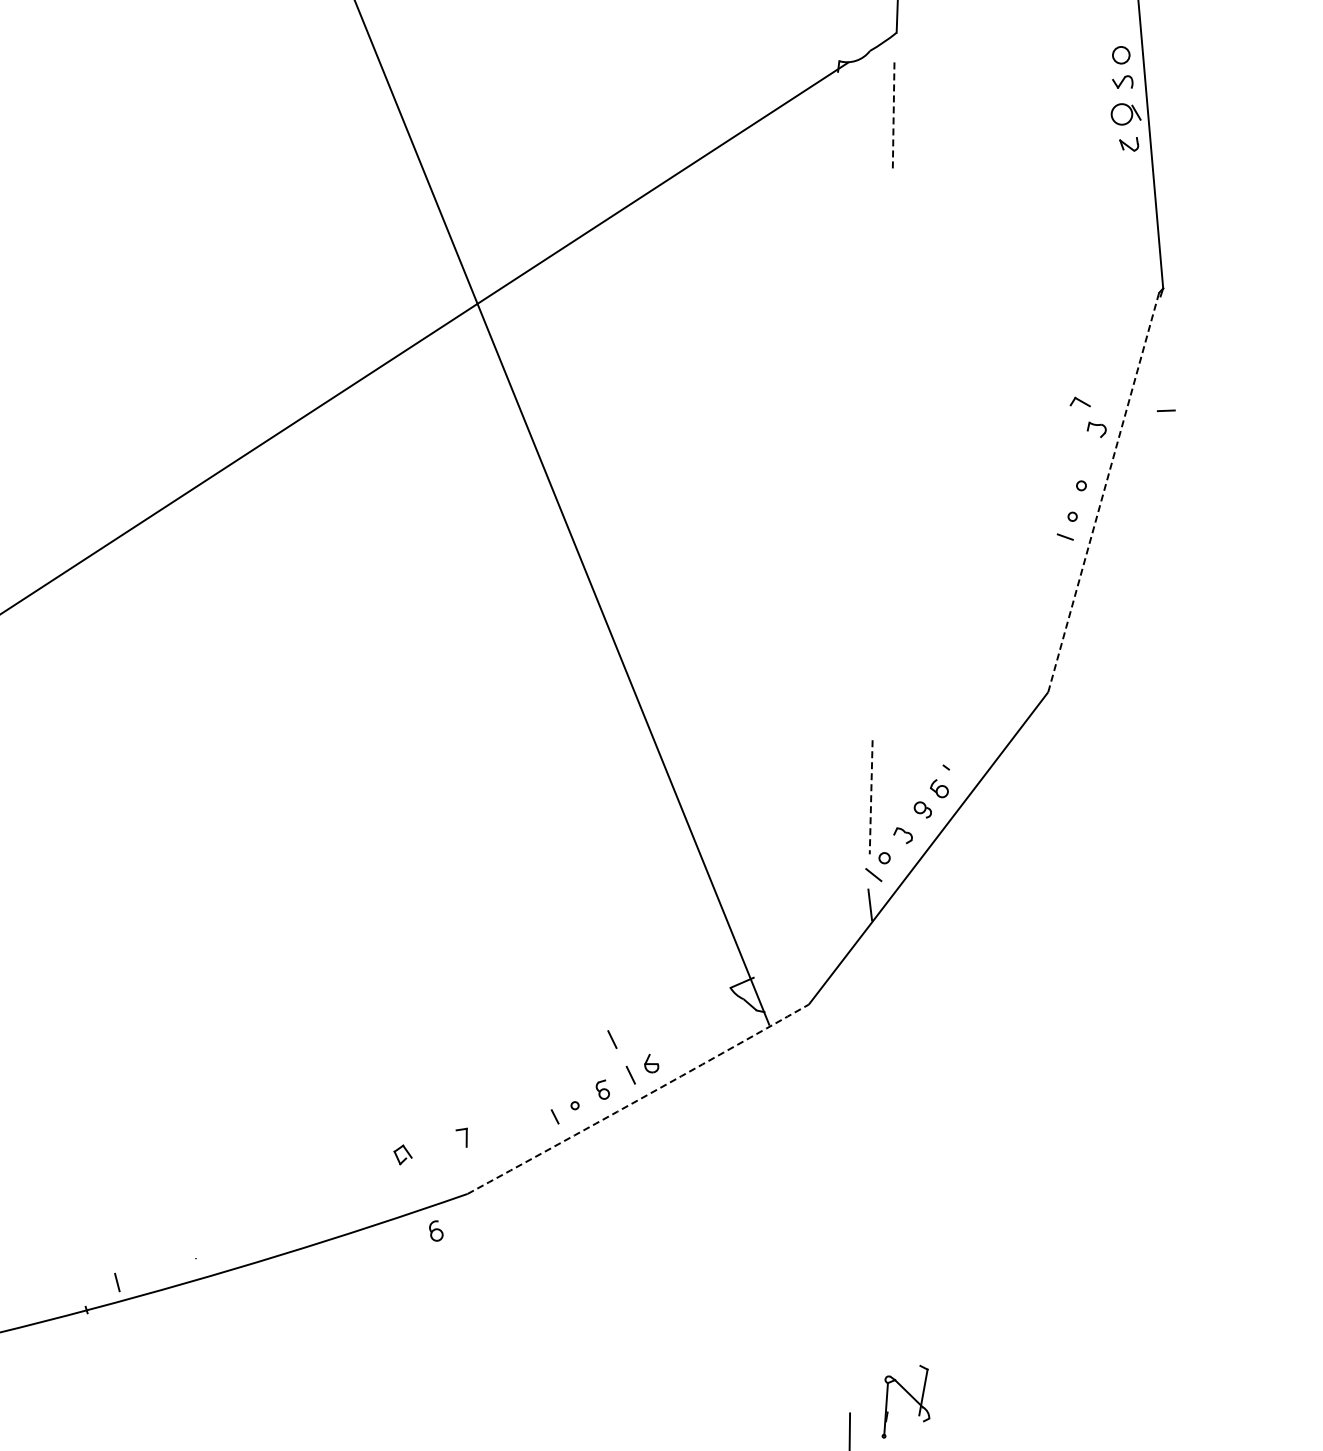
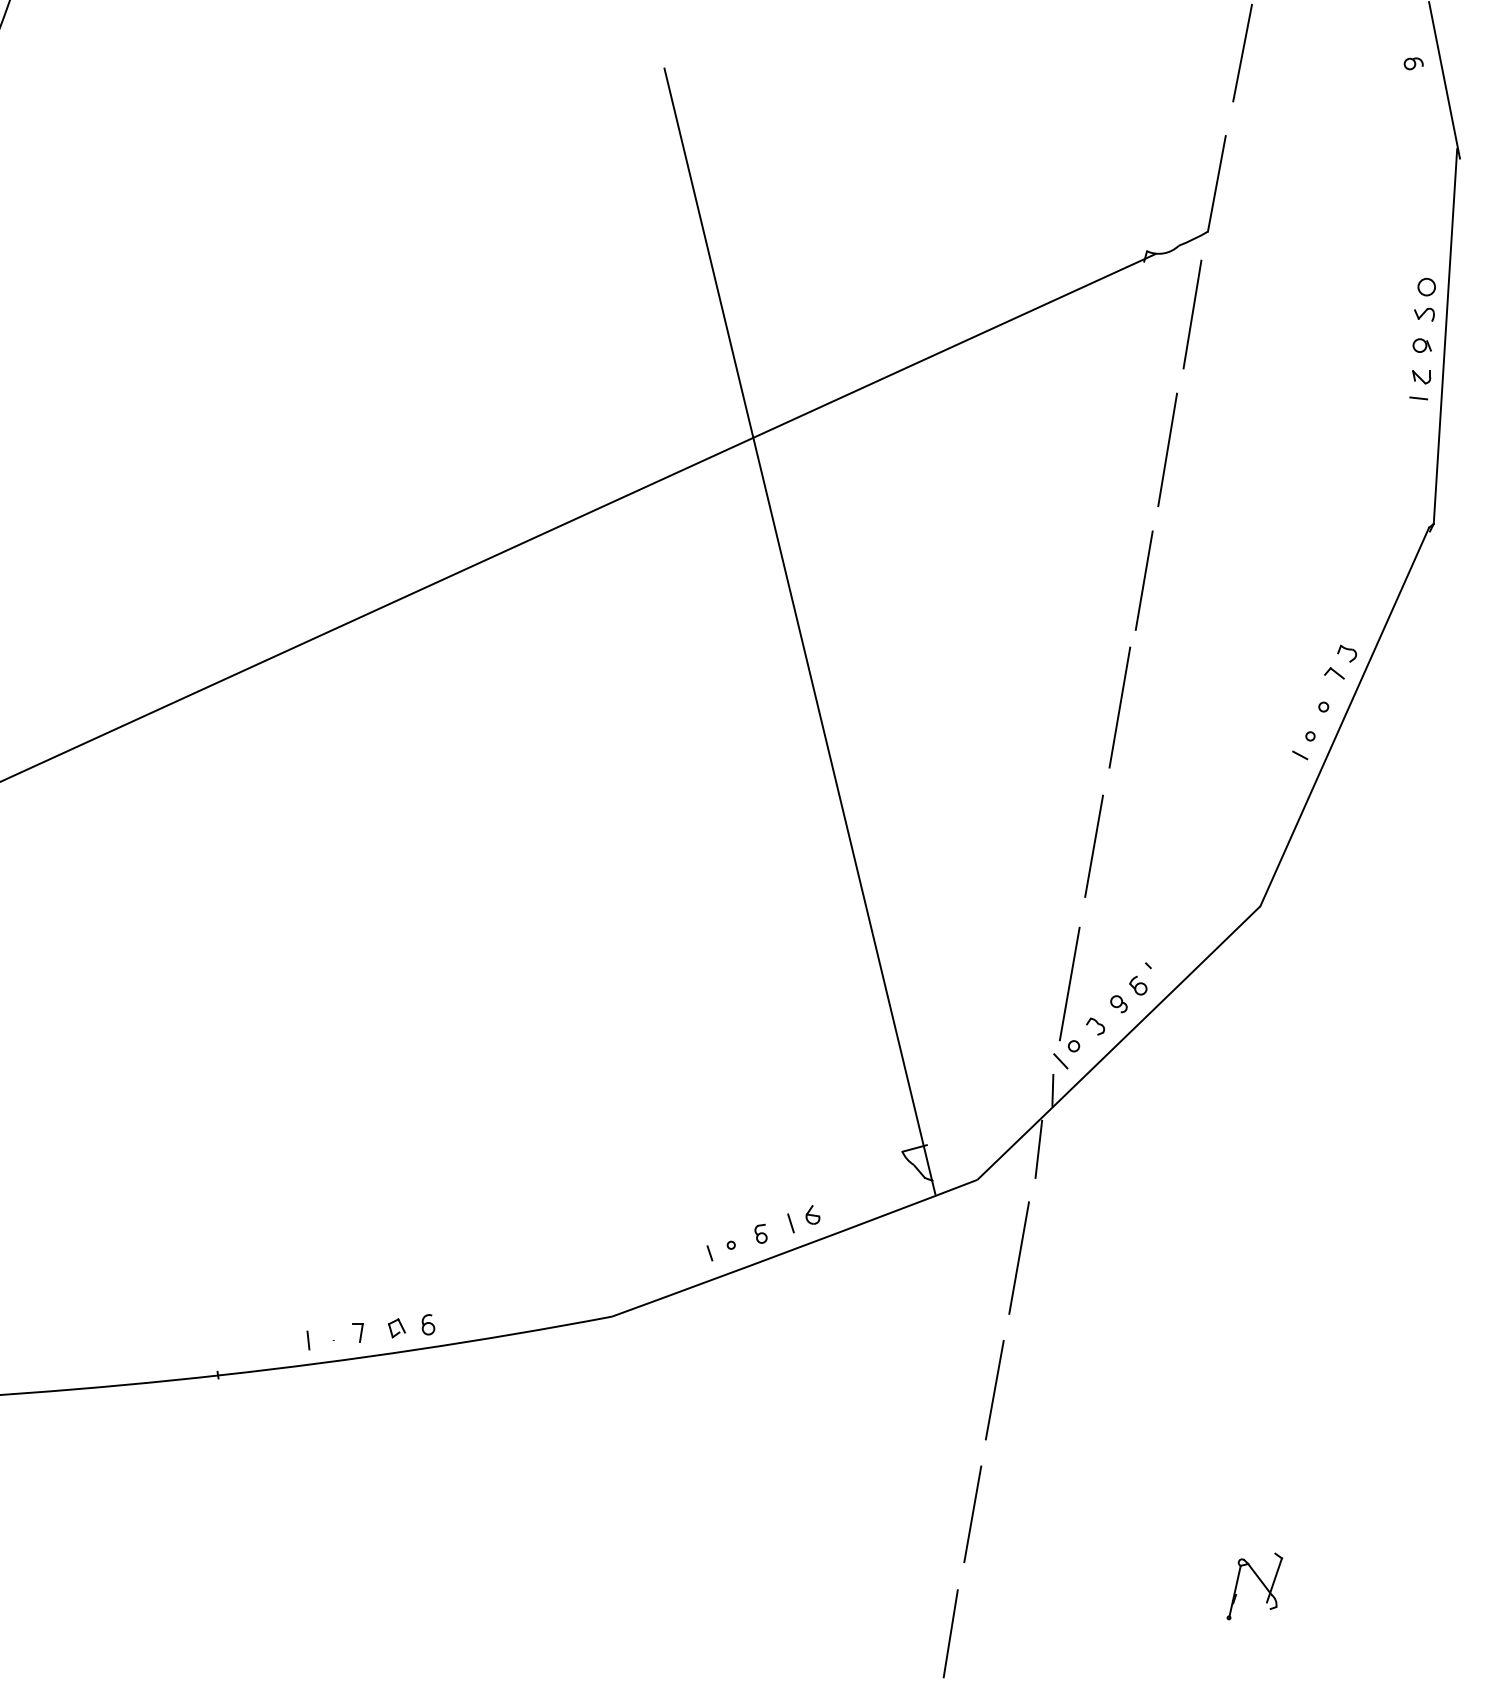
part: (1124, 113) -> (1421, 345), size x0.62
line: (893, 116) -> (1192, 314), dashed -> solid
line: (888, 254) -> (1167, 449), added
line: (884, 387) -> (1143, 580), added
part: (1079, 402) -> (1334, 673), moved
line: (1166, 410) -> (1418, 398), moved
line: (1103, 492) -> (1344, 716), dashed -> solid
line: (879, 516) -> (1119, 707), added
line: (875, 656) -> (1094, 845), added
line: (871, 797) -> (1069, 984), dashed -> solid
line: (864, 964) -> (1038, 1148), added
line: (611, 1039) -> (777, 1185), removed
line: (860, 1075) -> (1018, 1257), added
arc: (639, 1100) -> (795, 1249), dashed -> solid
part: (462, 1137) -> (357, 1332), moved
part: (402, 1154) -> (396, 1328), moved
line: (856, 1210) -> (994, 1390), added
part: (436, 1230) -> (428, 1324), moved
line: (117, 1282) -> (308, 1340), moved
line: (853, 1336) -> (972, 1514), added
part: (911, 1397) -> (1261, 1583), moved

